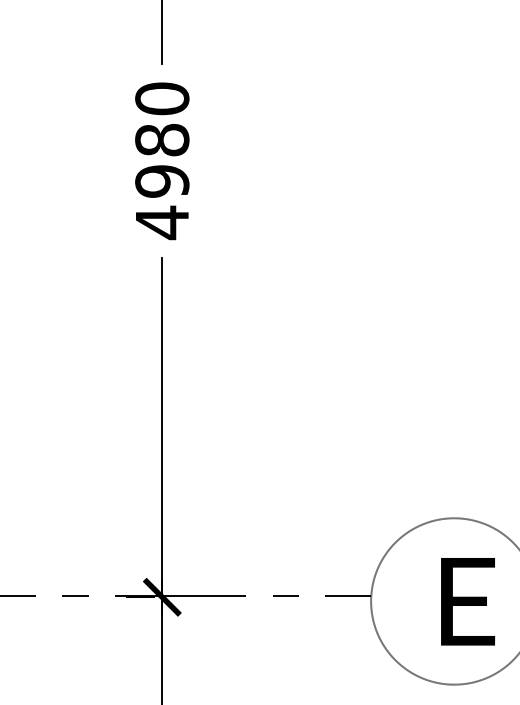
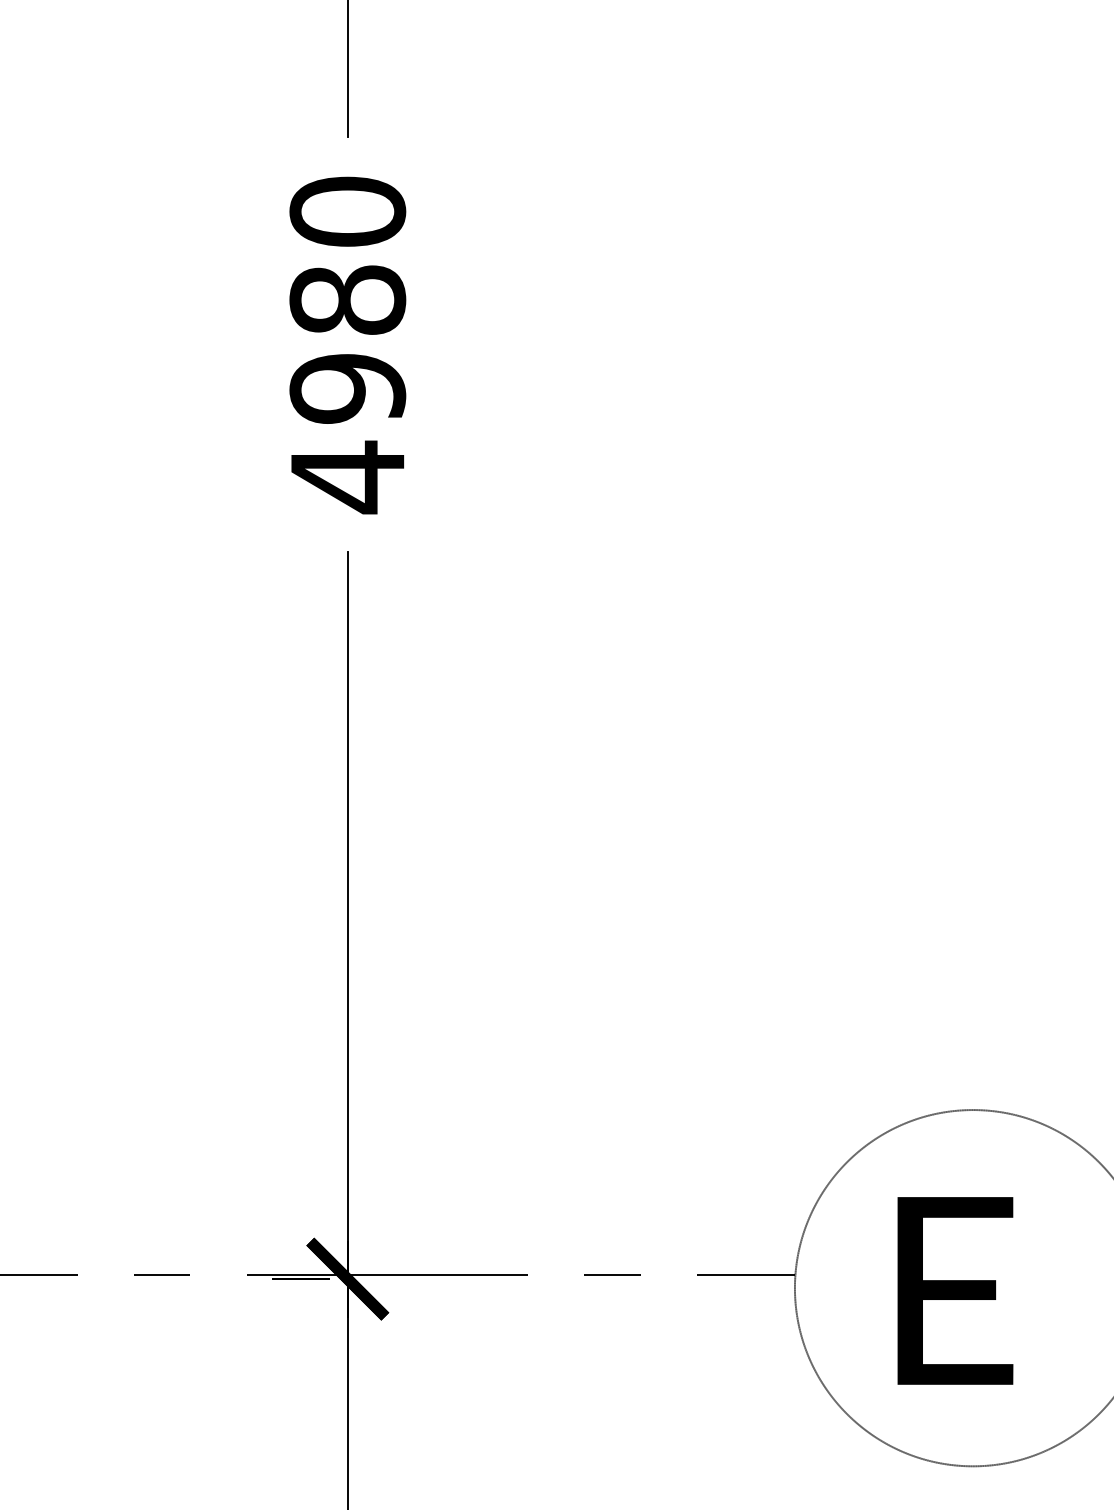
text: (468, 601) -> (956, 1290), moved

